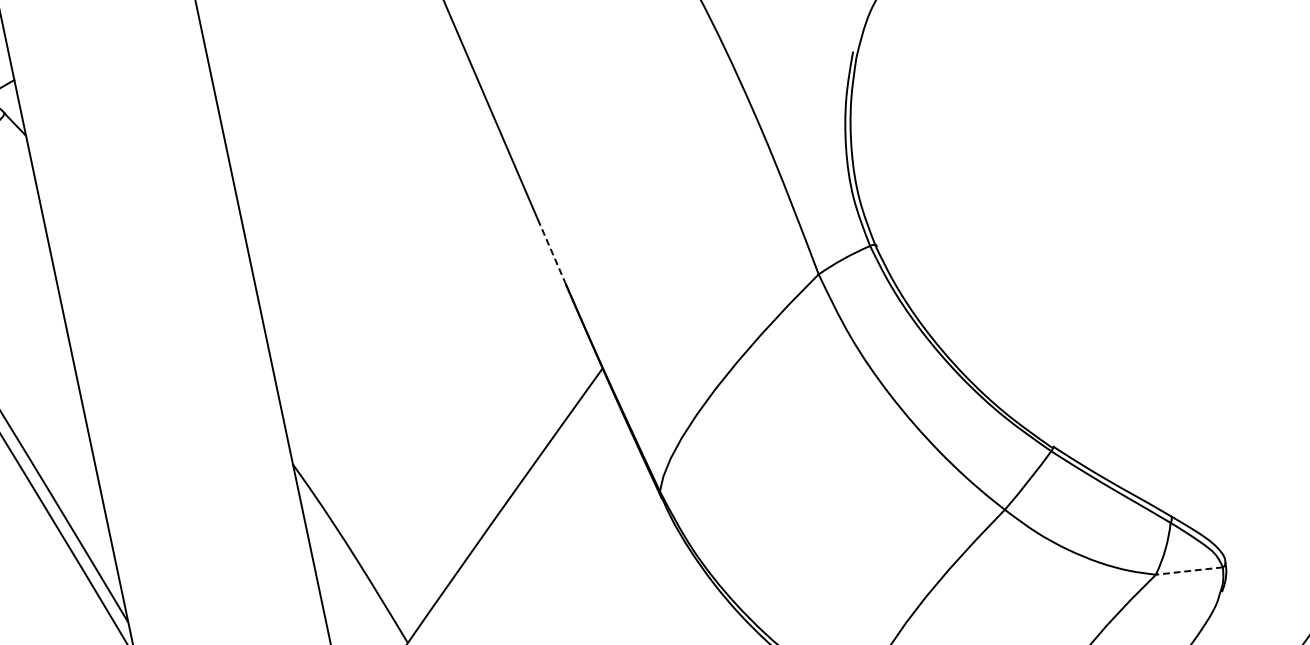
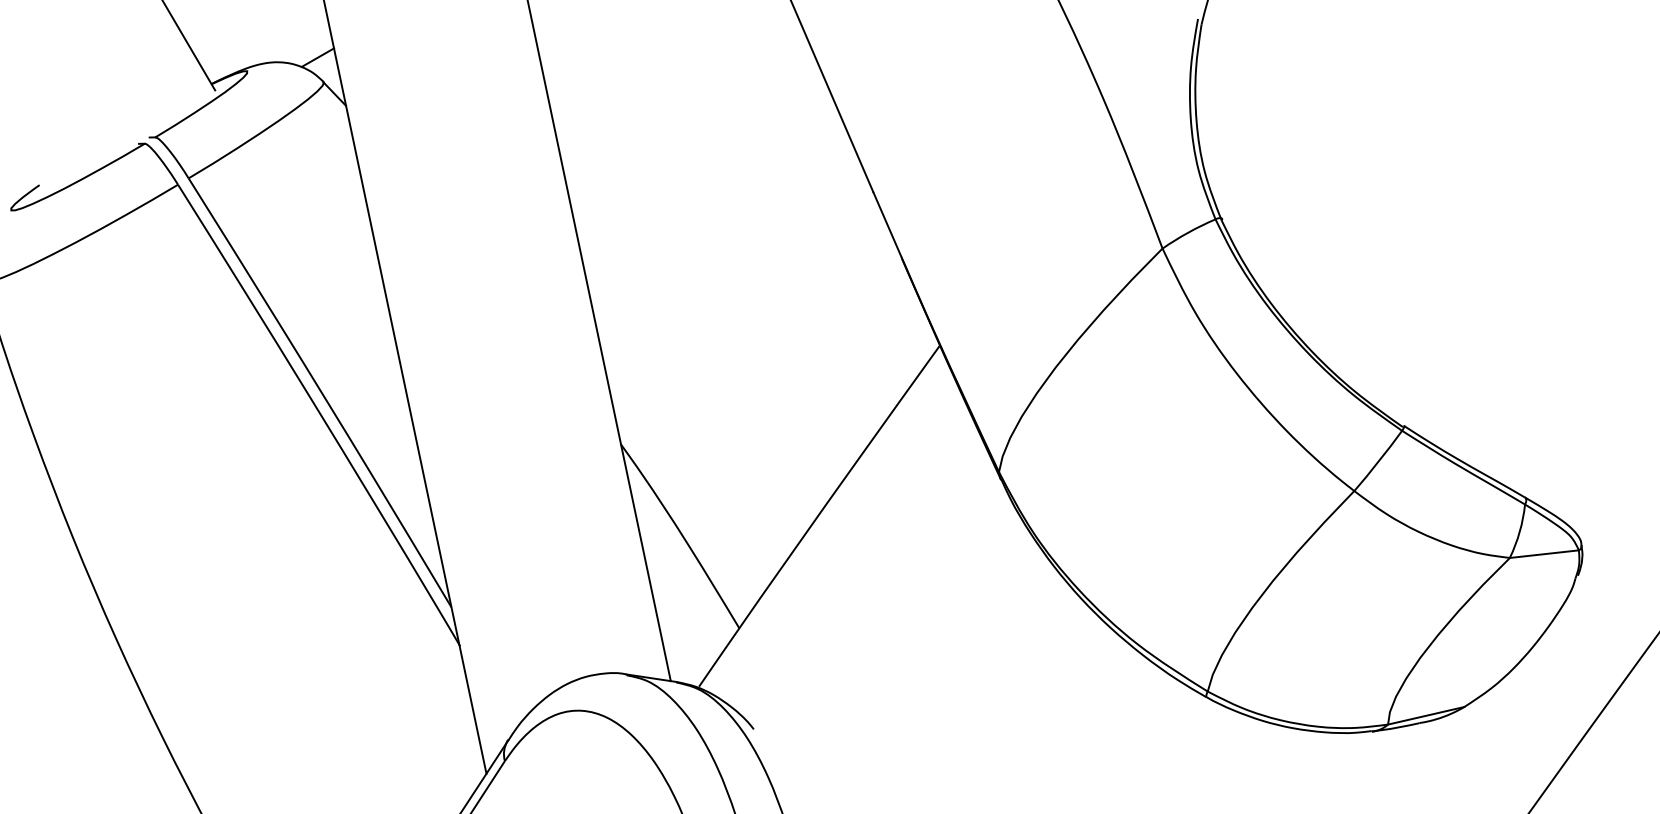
line: (551, 251) -> (887, 225), dashed -> solid
line: (1189, 571) -> (1544, 554), dashed -> solid

